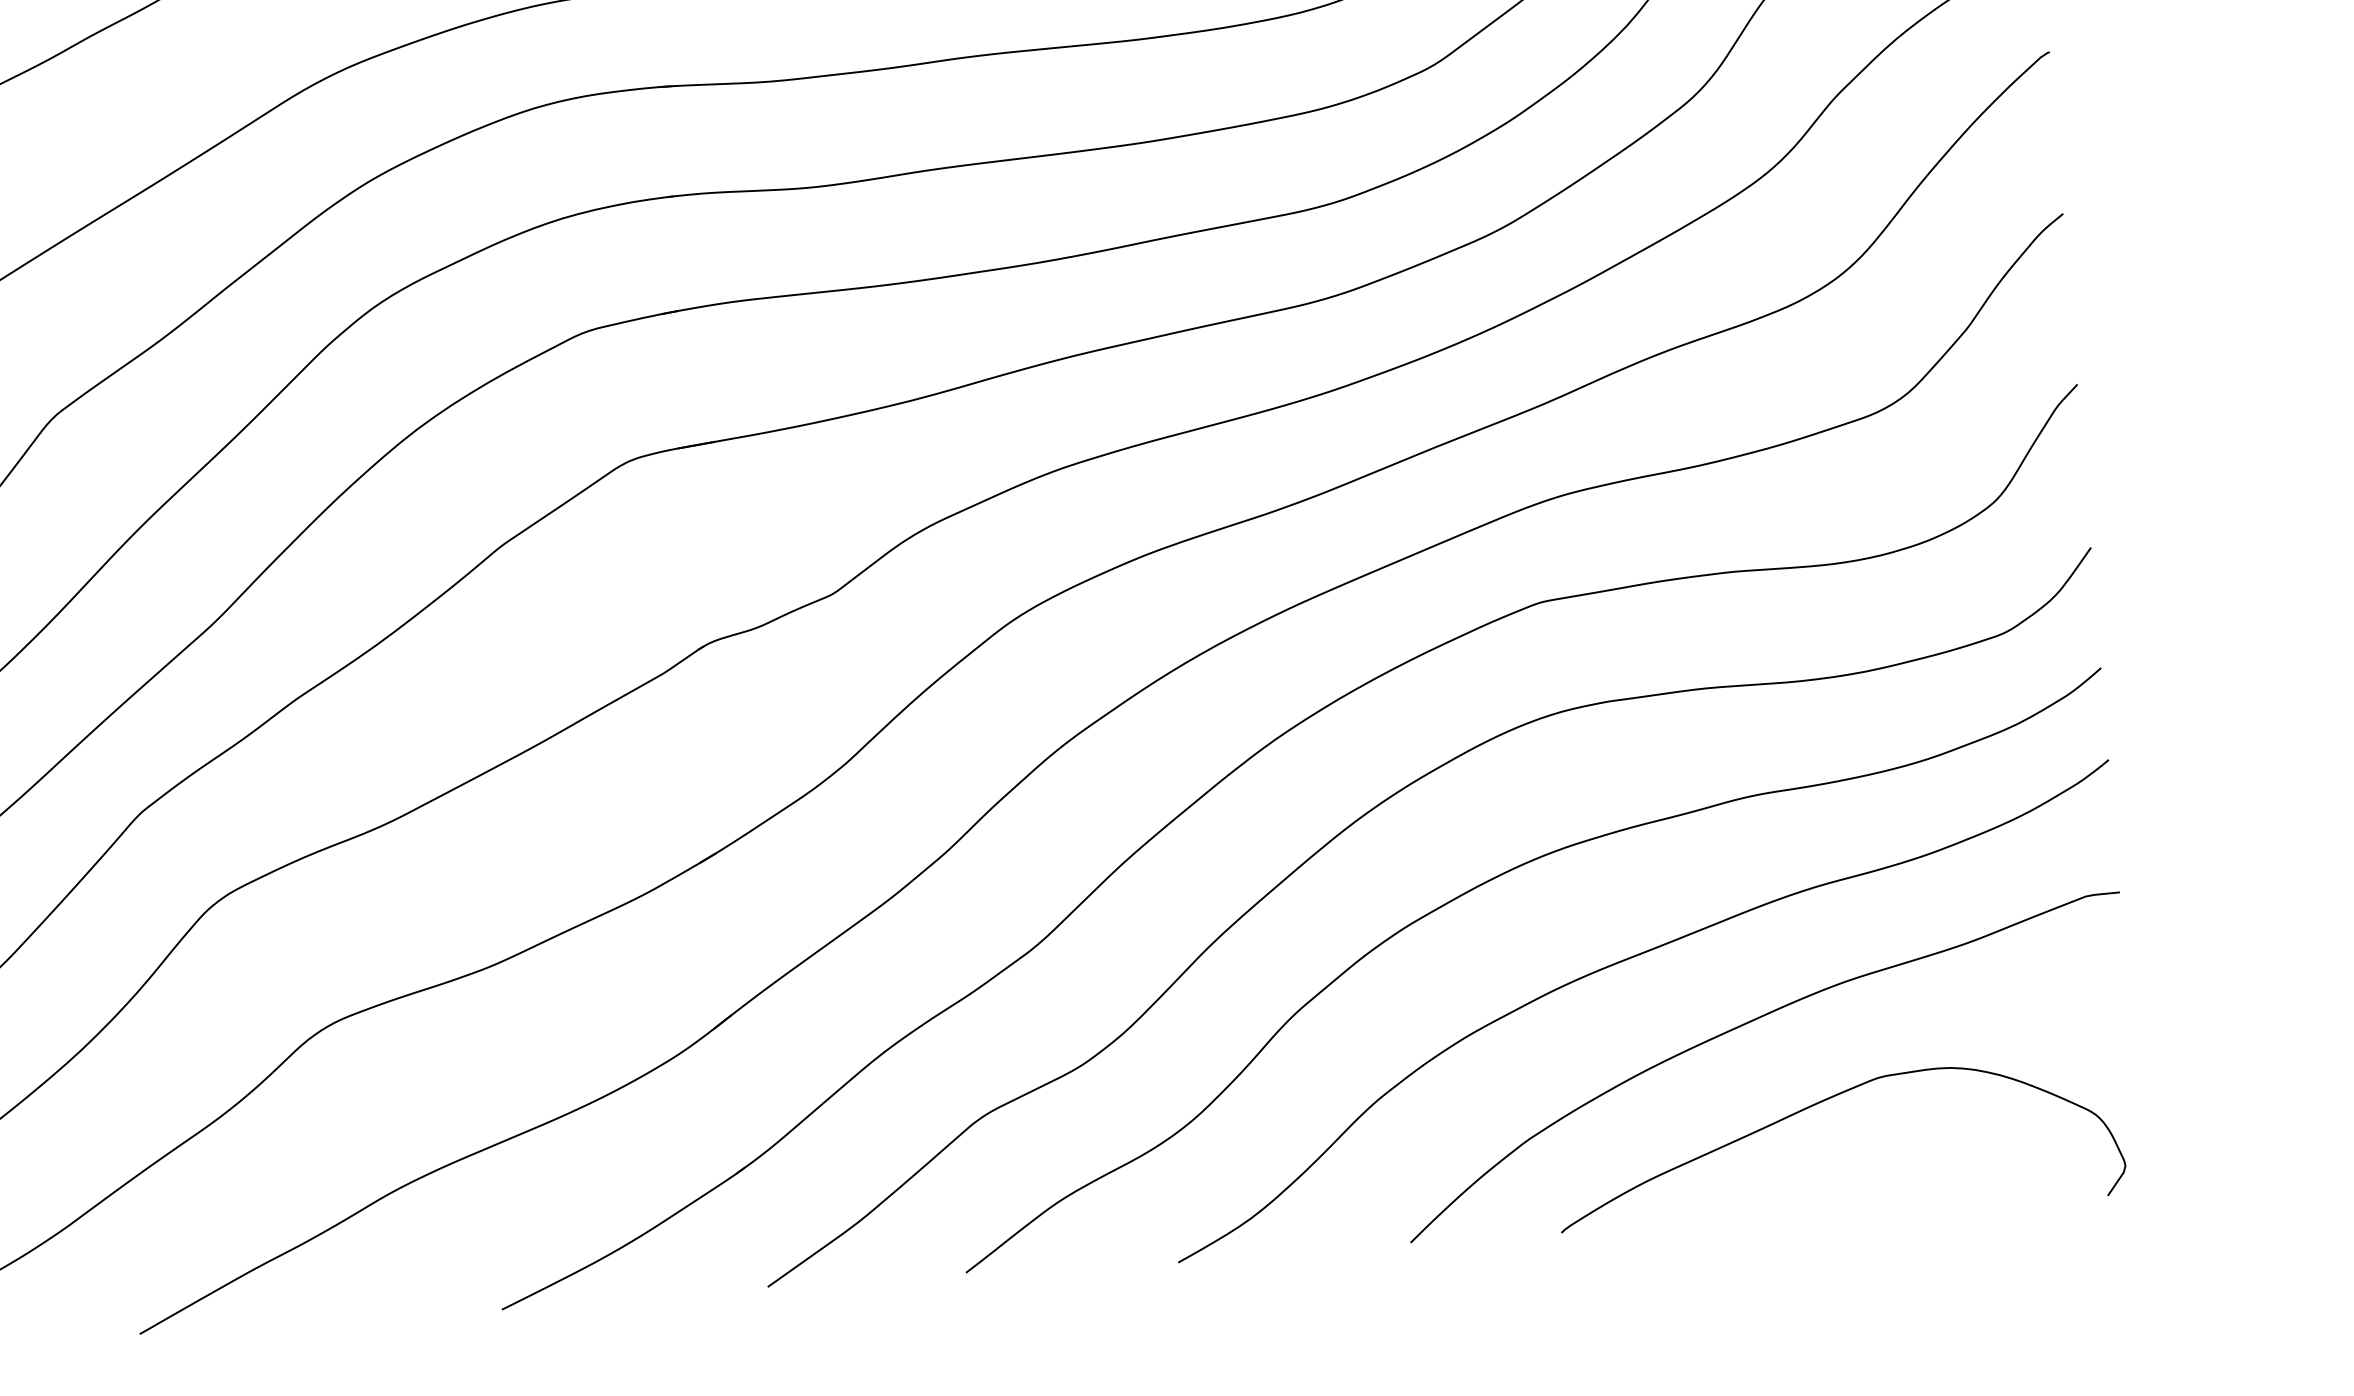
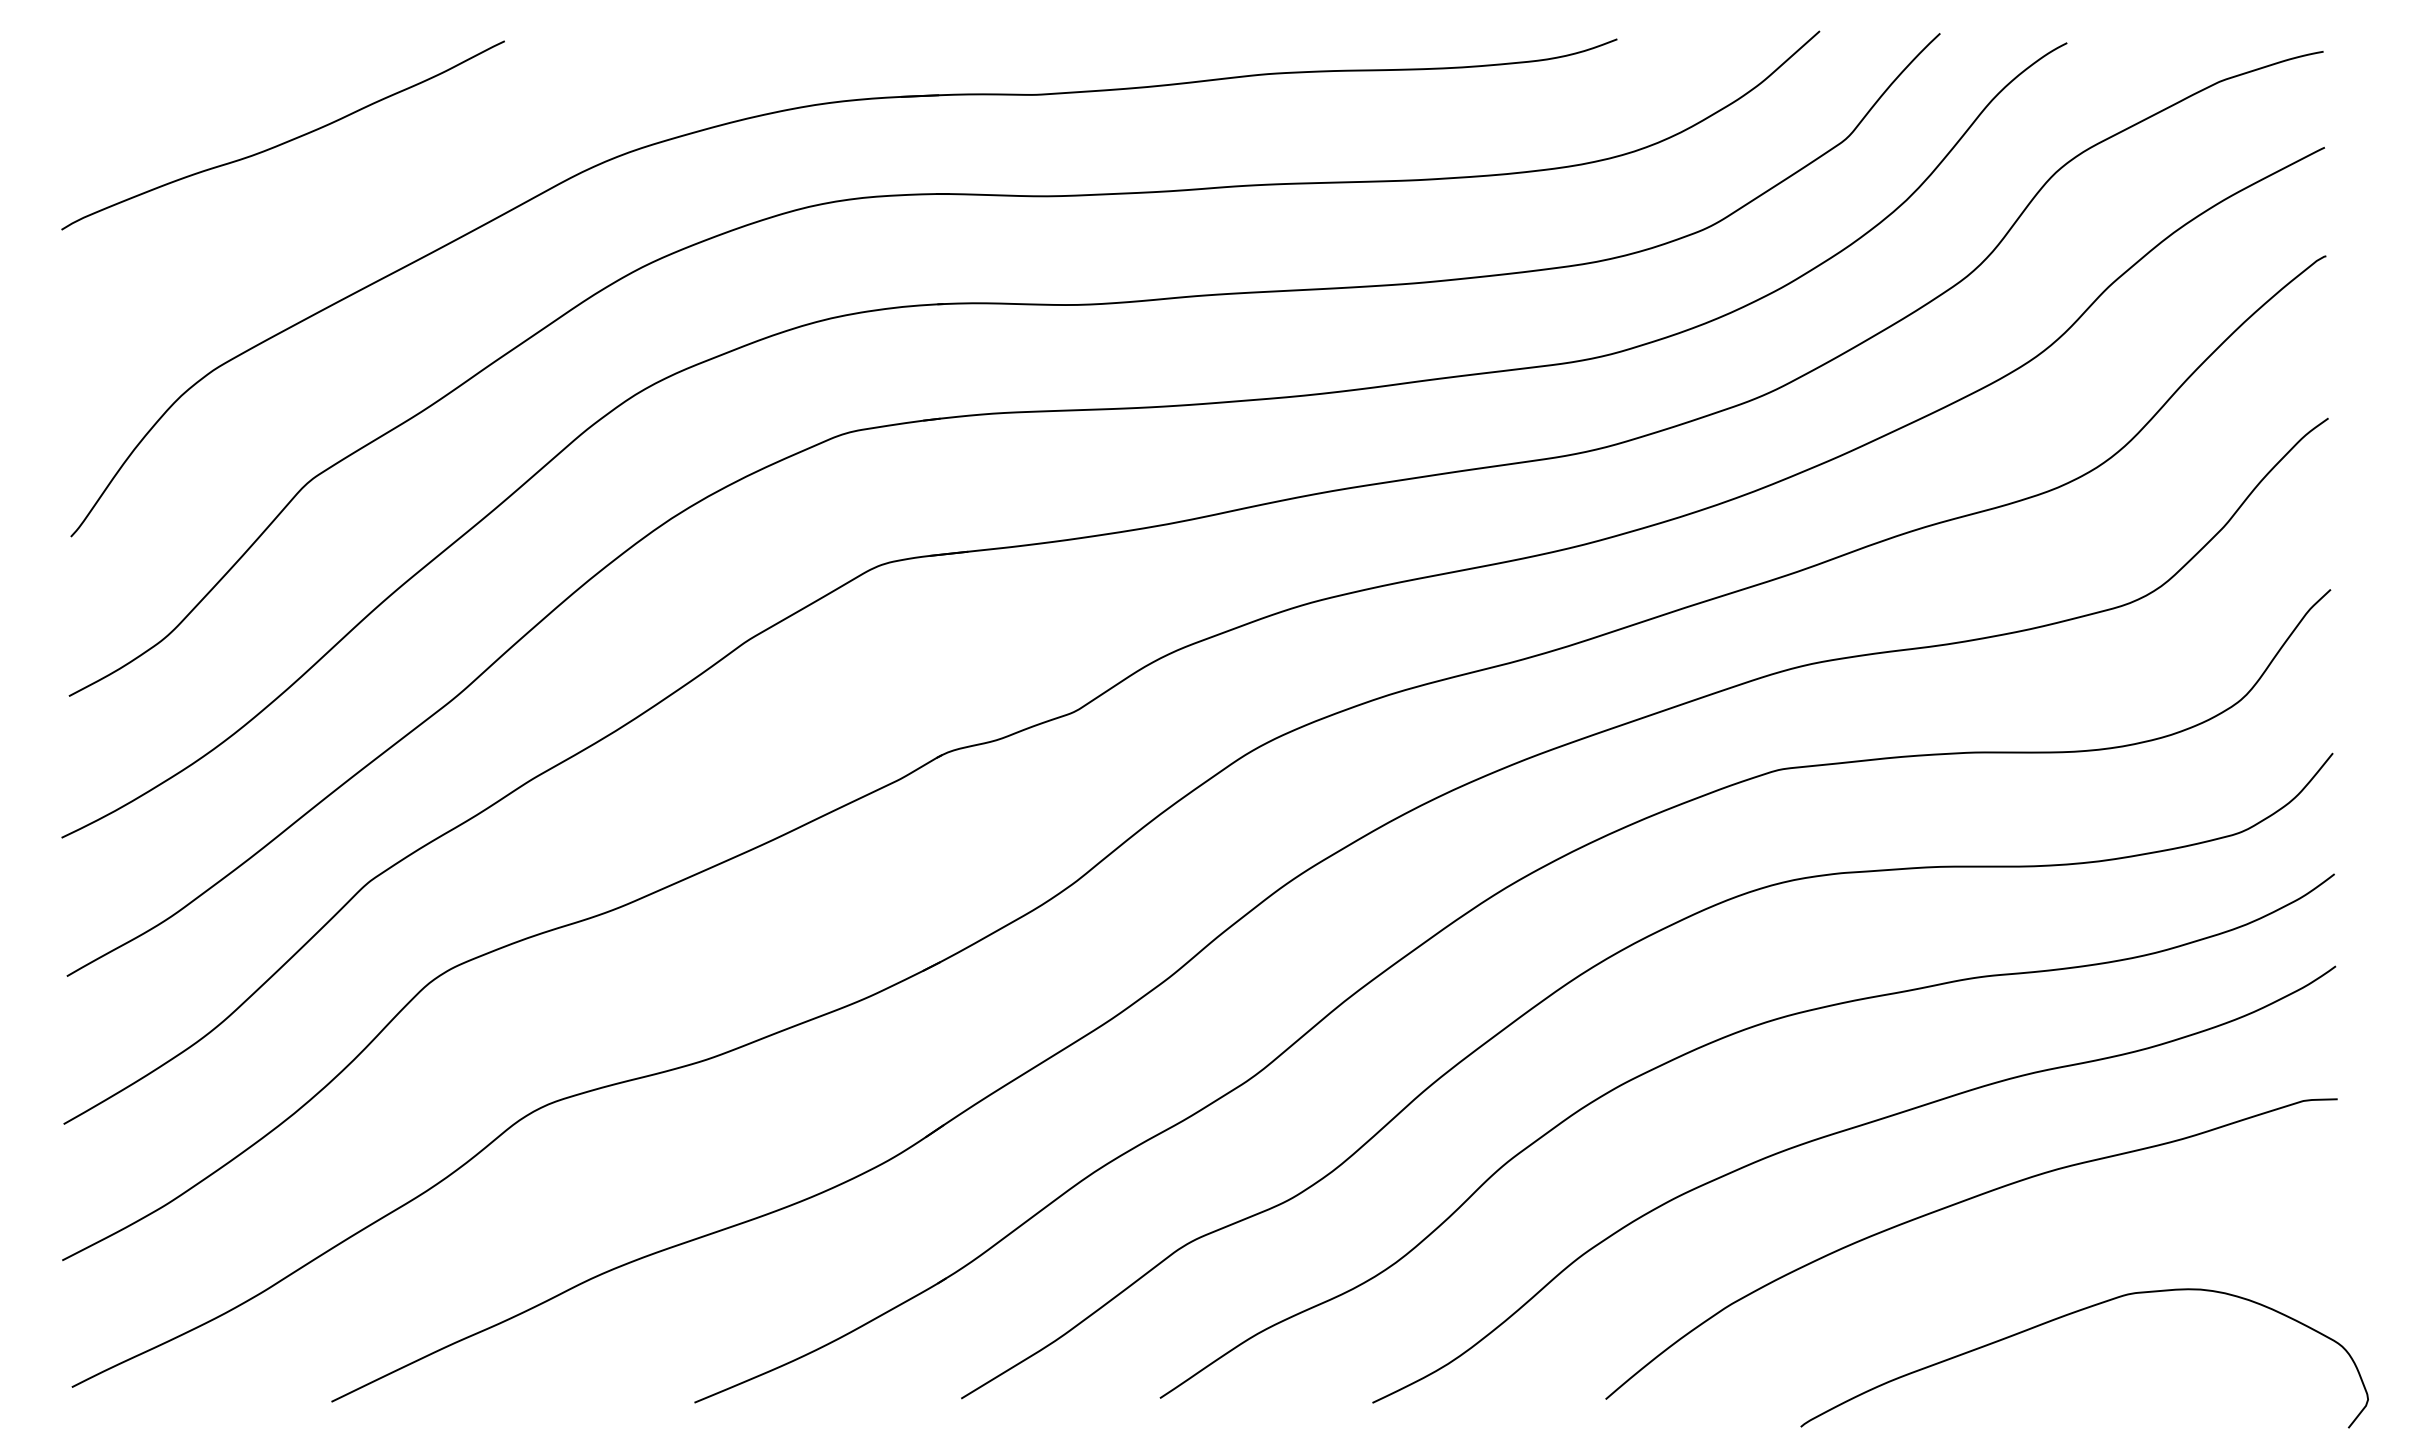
curve: (1818, 1104) -> (2066, 1316), moved

